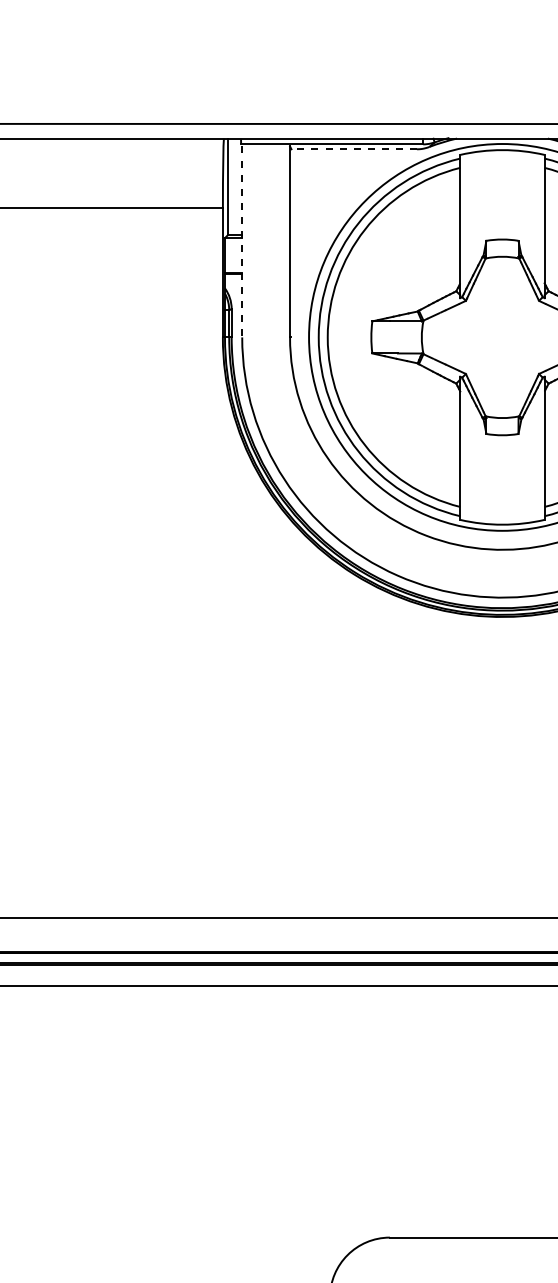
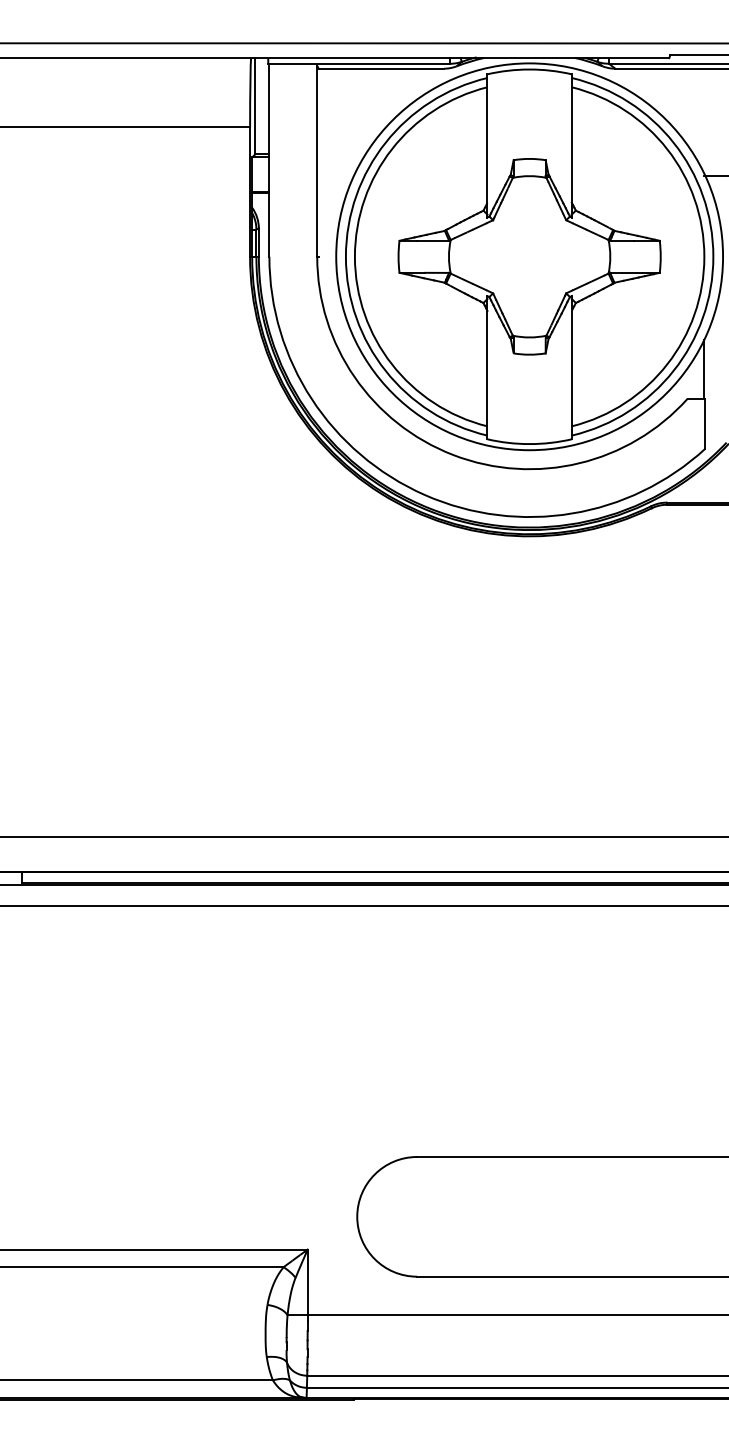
line: (354, 149) -> (381, 68), dashed -> solid
line: (242, 242) -> (269, 161), dashed -> solid

